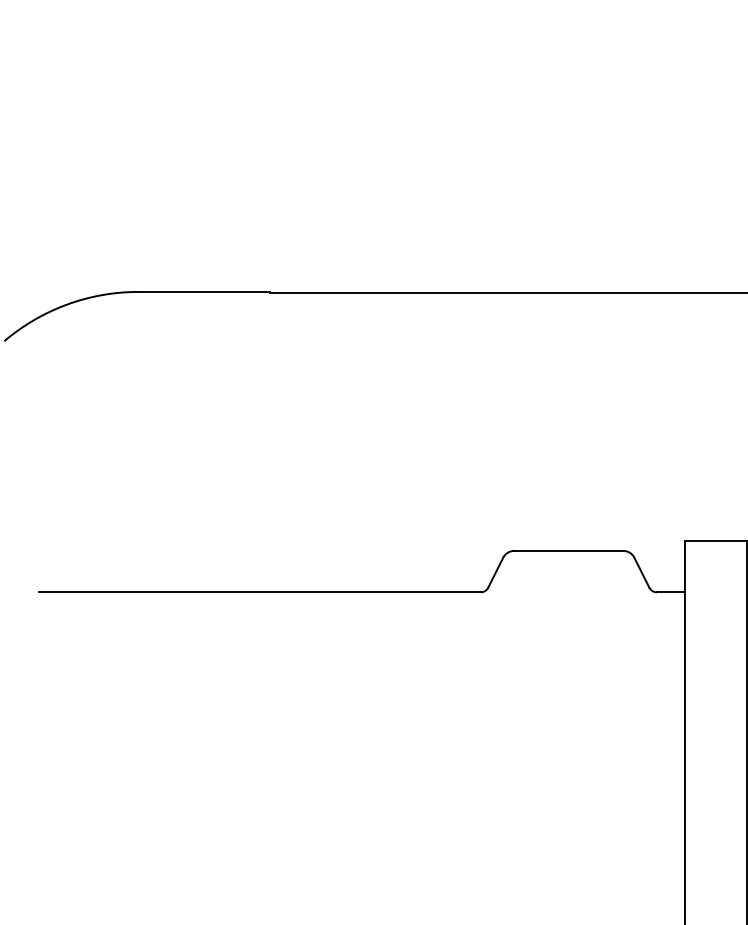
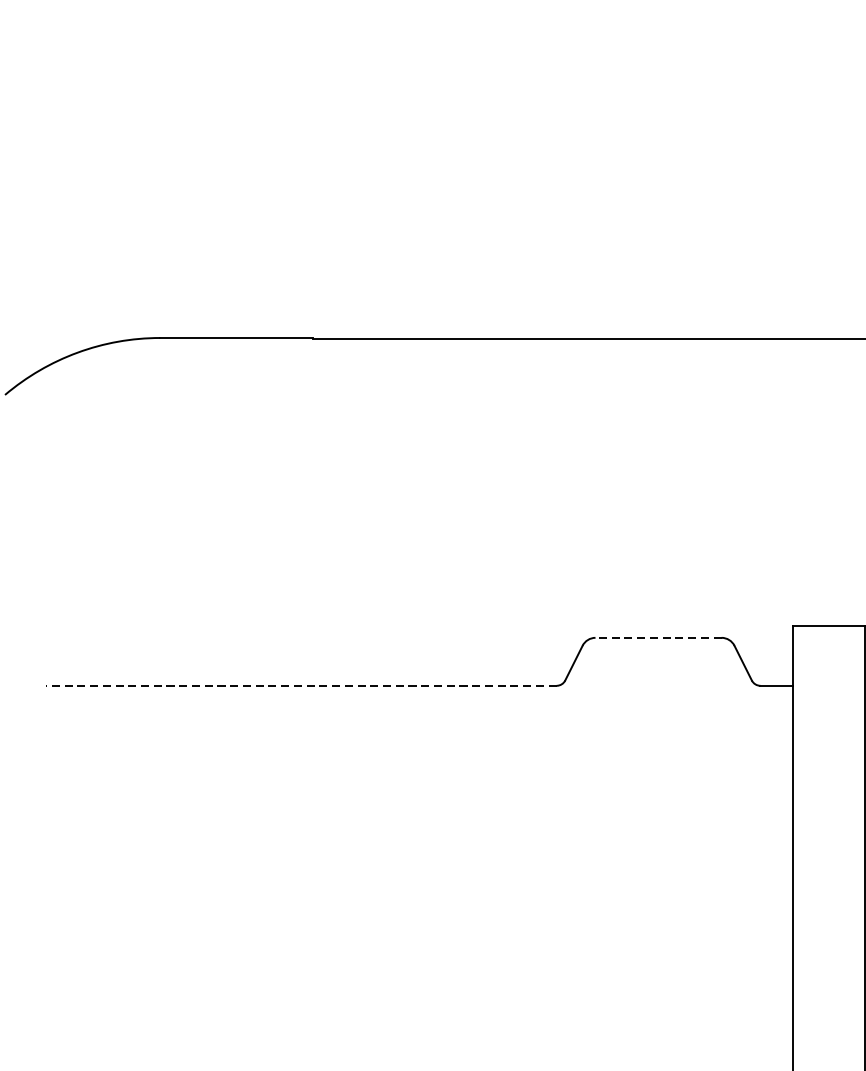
line: (568, 550) -> (658, 637), solid -> dashed
line: (260, 592) -> (301, 686), solid -> dashed

